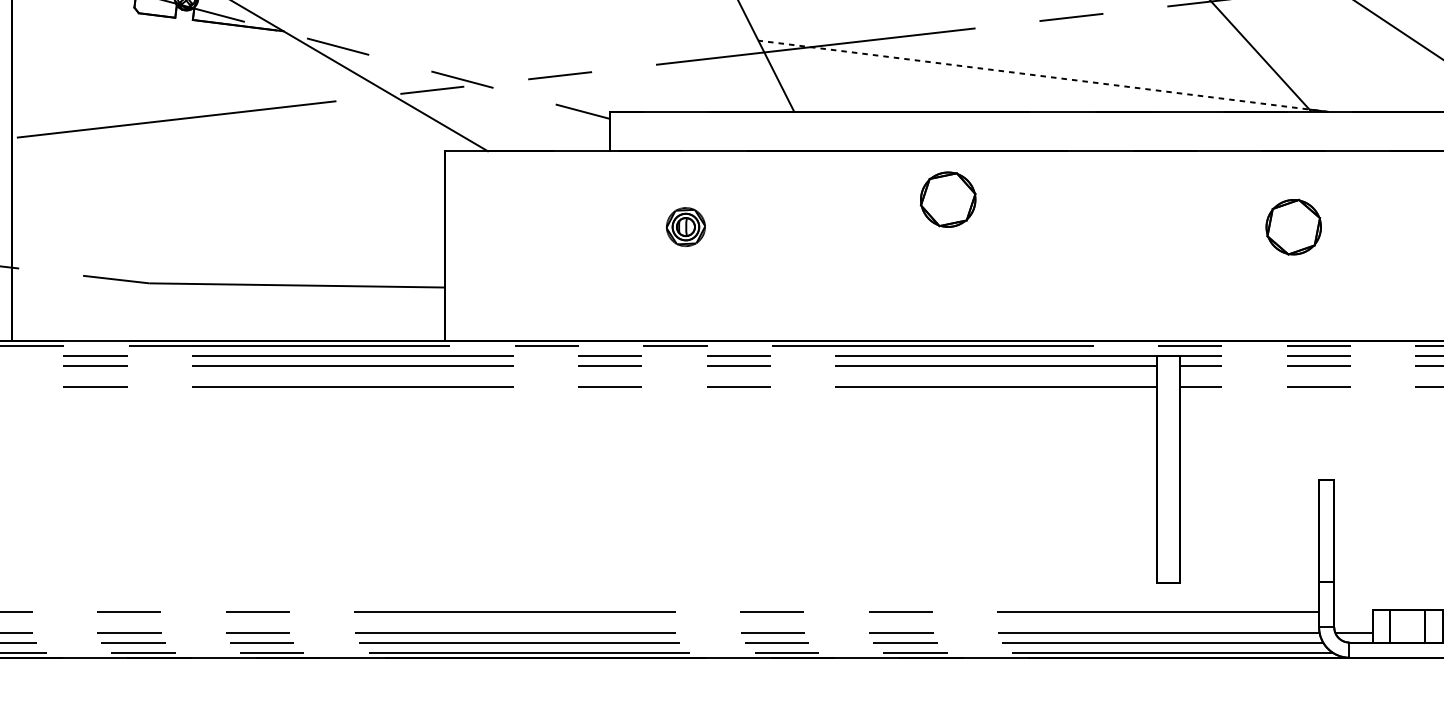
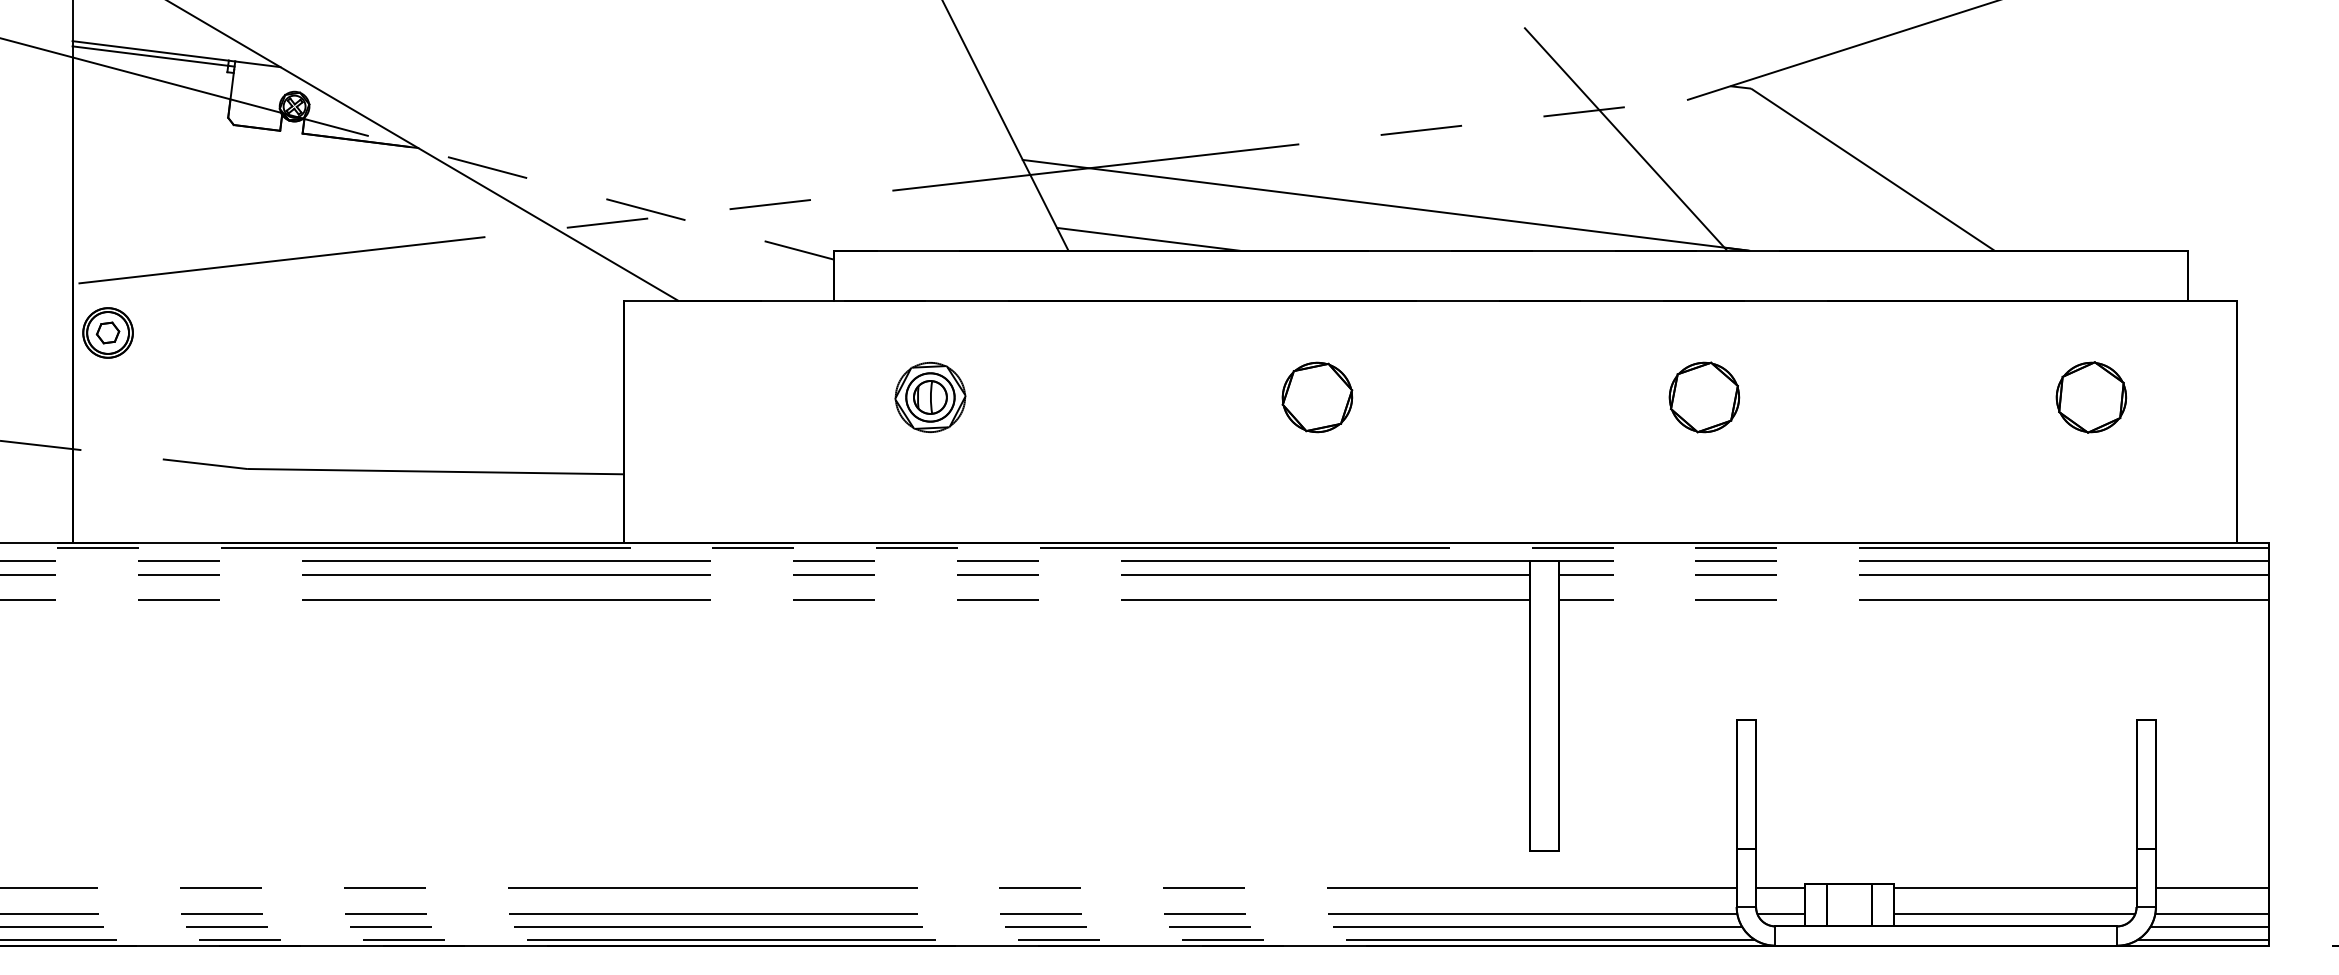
line: (1043, 76) -> (1385, 205), dashed -> solid
line: (857, 102) -> (1148, 238), added
part: (39, 176) -> (107, 332), added
part: (948, 199) -> (1317, 397), moved
part: (685, 226) -> (930, 396), size x1.43
line: (1353, 612) -> (1780, 888), added

